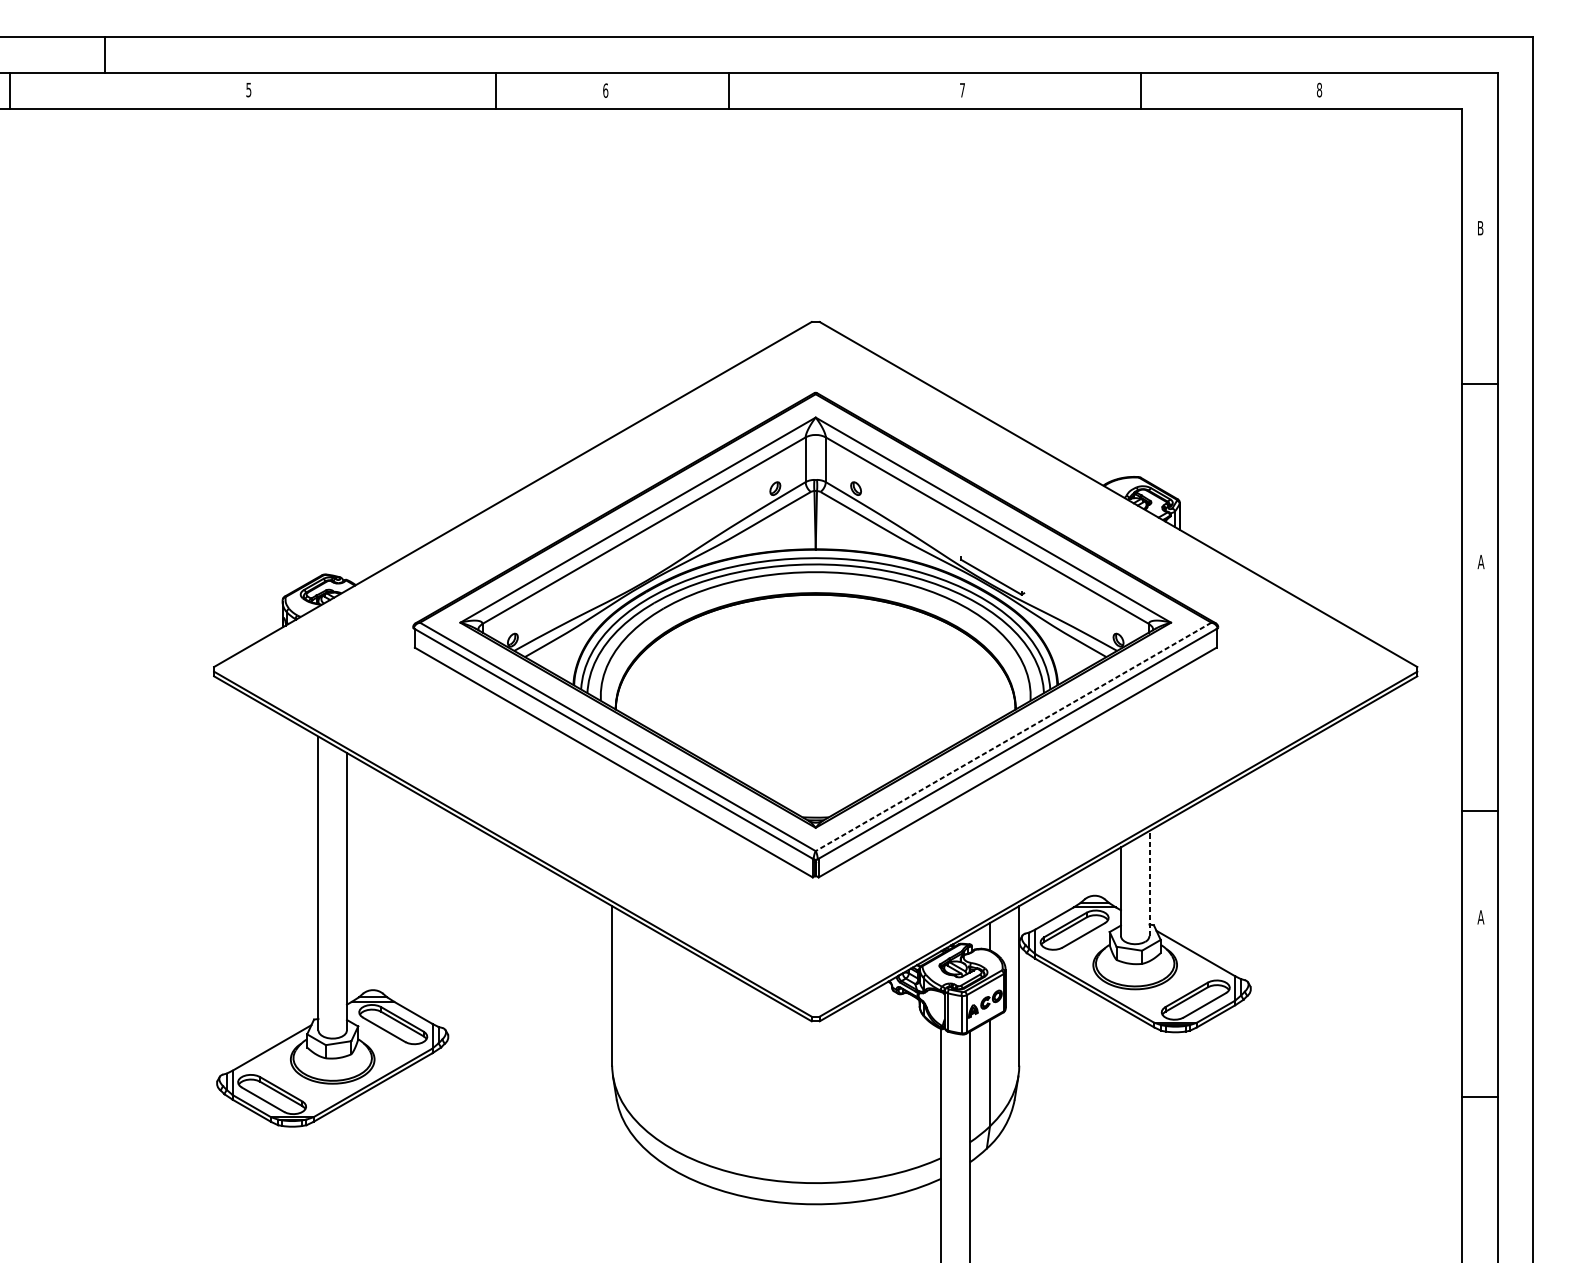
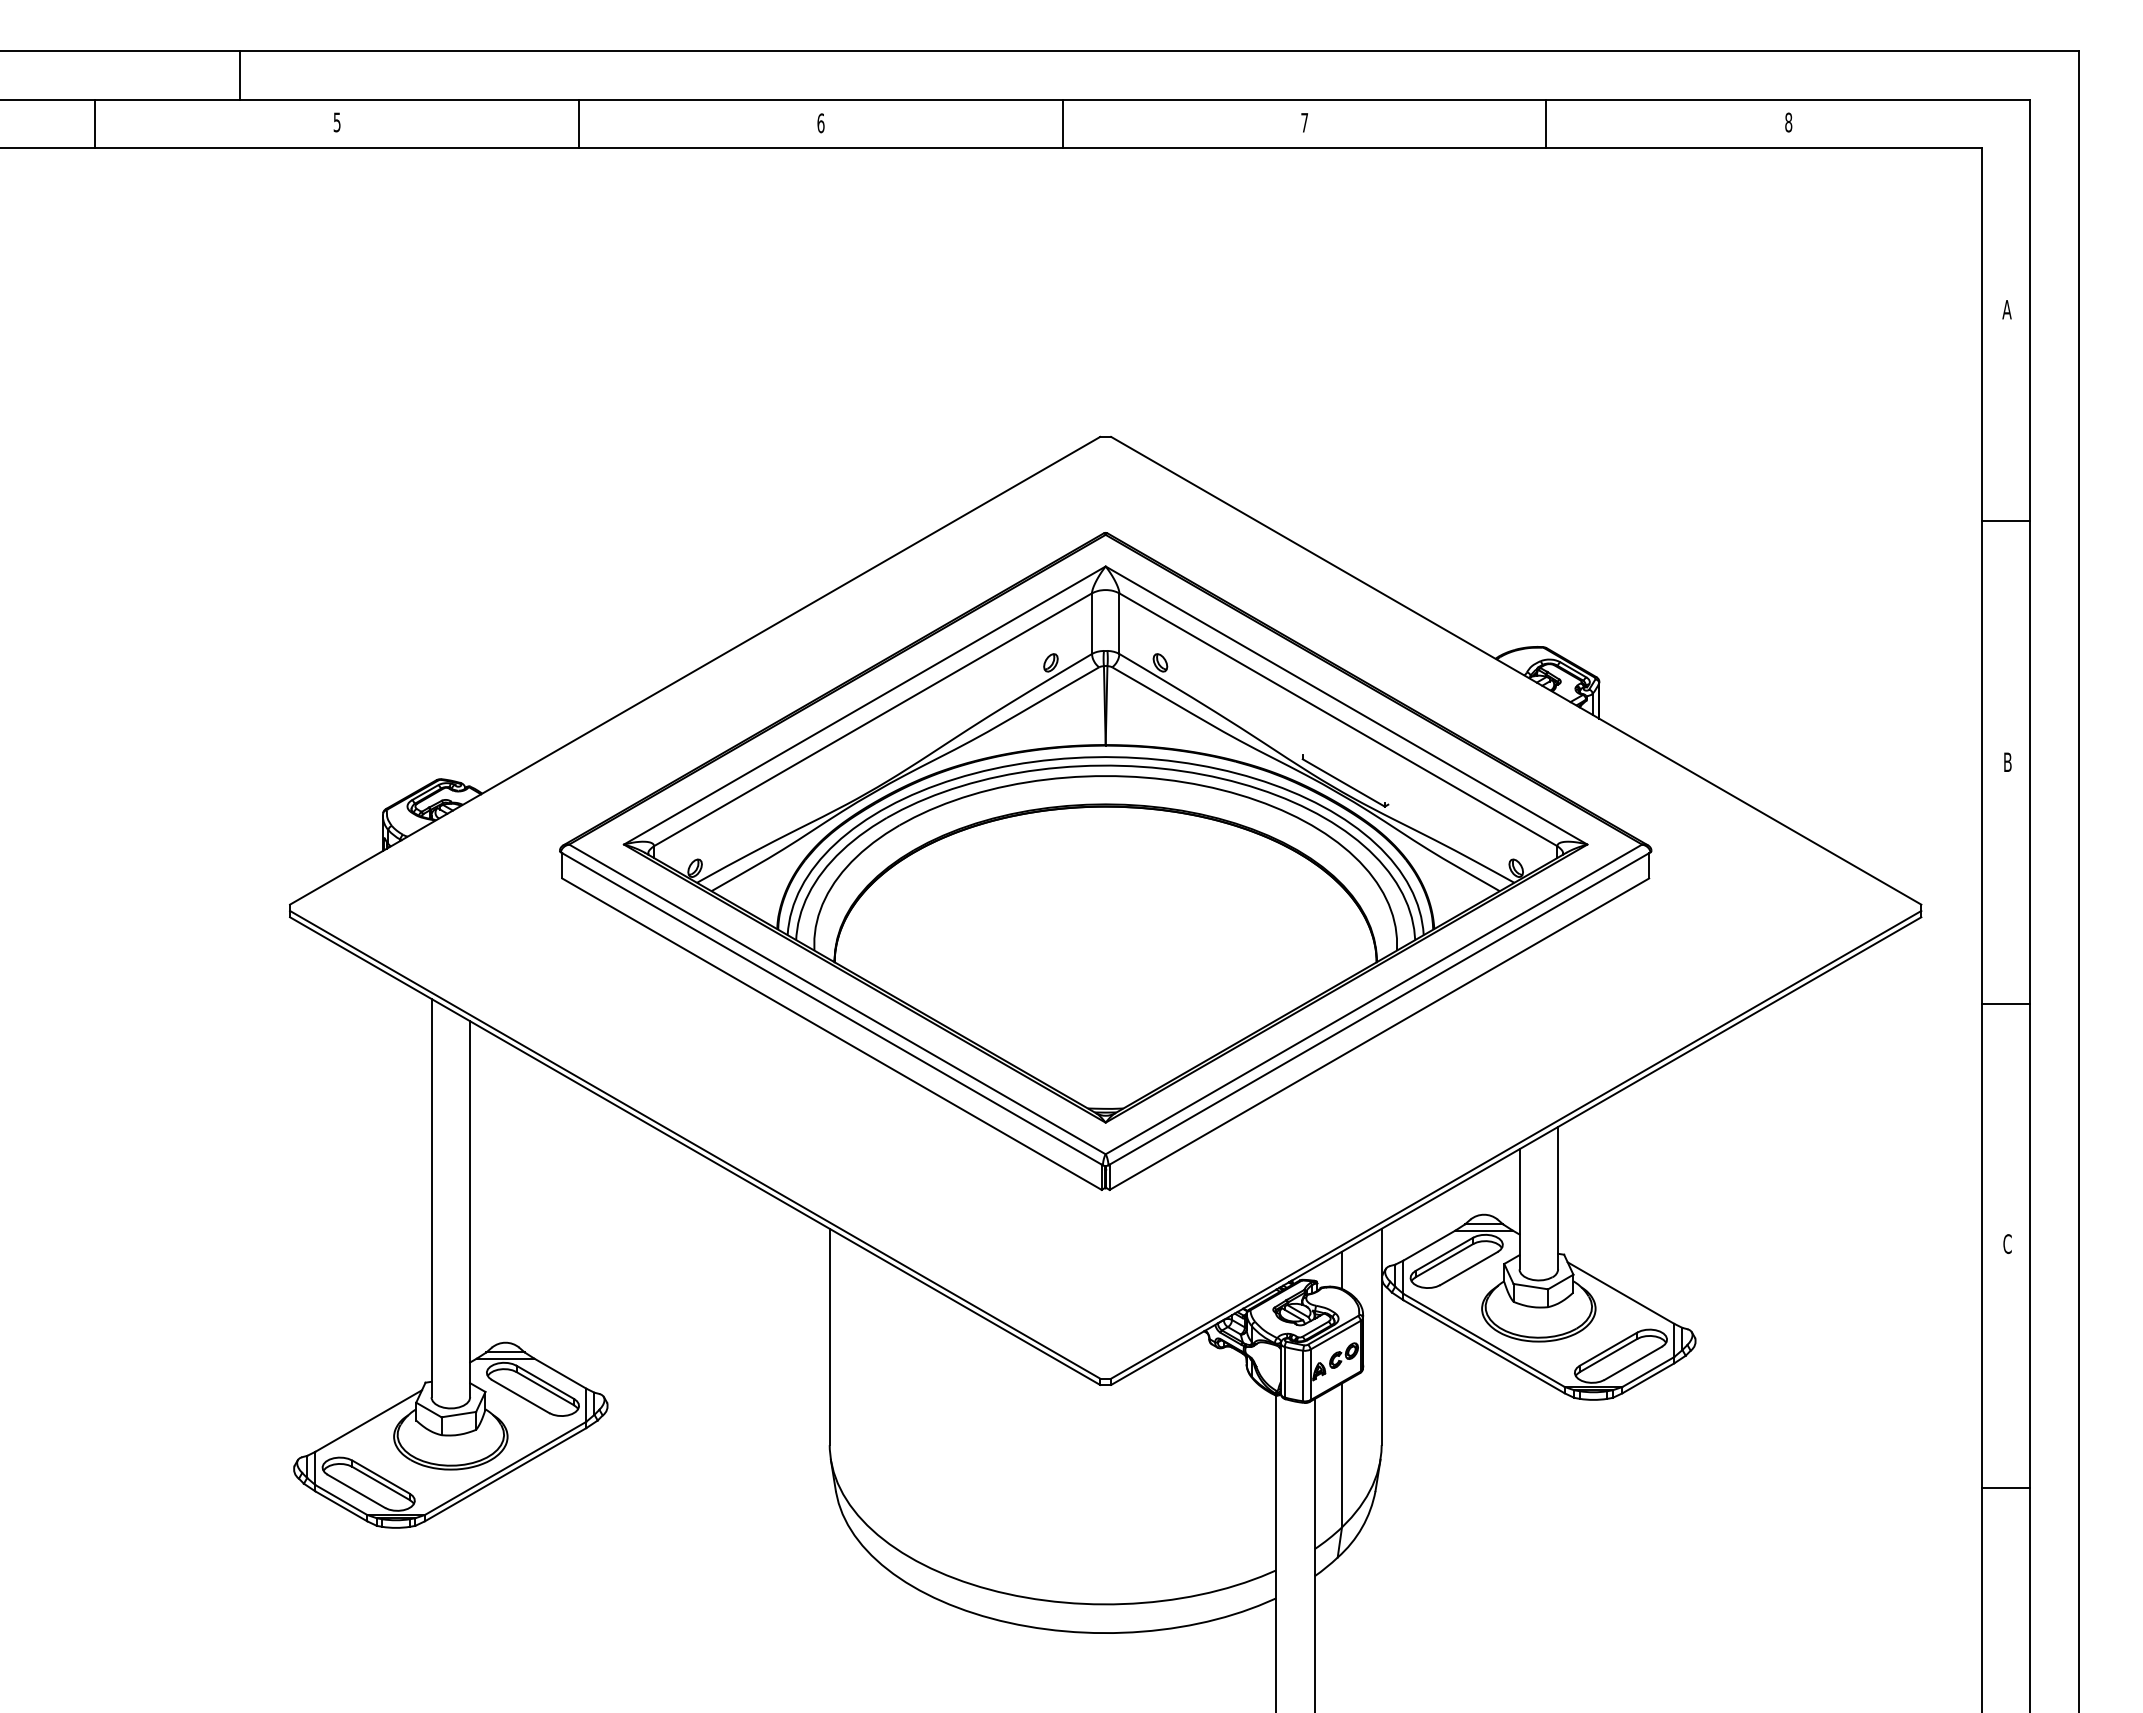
line: (105, 55) -> (240, 75), moved
line: (9, 90) -> (94, 123), moved
line: (495, 90) -> (578, 123), moved
line: (729, 90) -> (1062, 123), moved
text: (1480, 228) -> (2006, 309), B -> A
text: (1480, 561) -> (2007, 761), A -> B
line: (1013, 736) -> (1373, 999), dashed -> solid
line: (1479, 811) -> (2005, 1004), moved
line: (1149, 883) -> (1558, 1197), dashed -> solid
text: (1480, 917) -> (2007, 1244), A -> C

